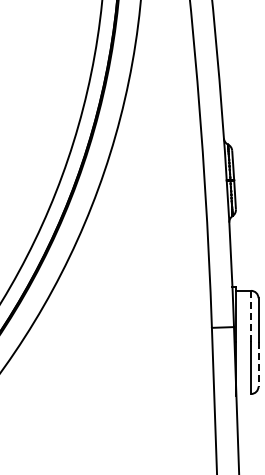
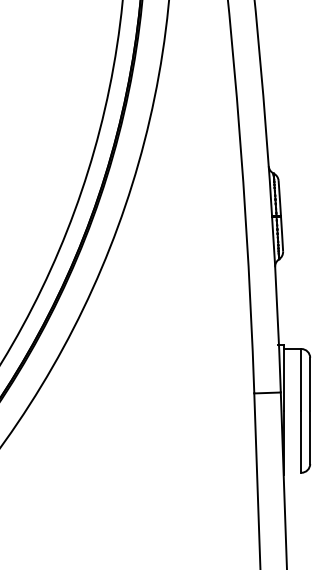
line: (251, 316) -> (301, 379), dashed -> solid
line: (258, 365) -> (310, 438), dashed -> solid

